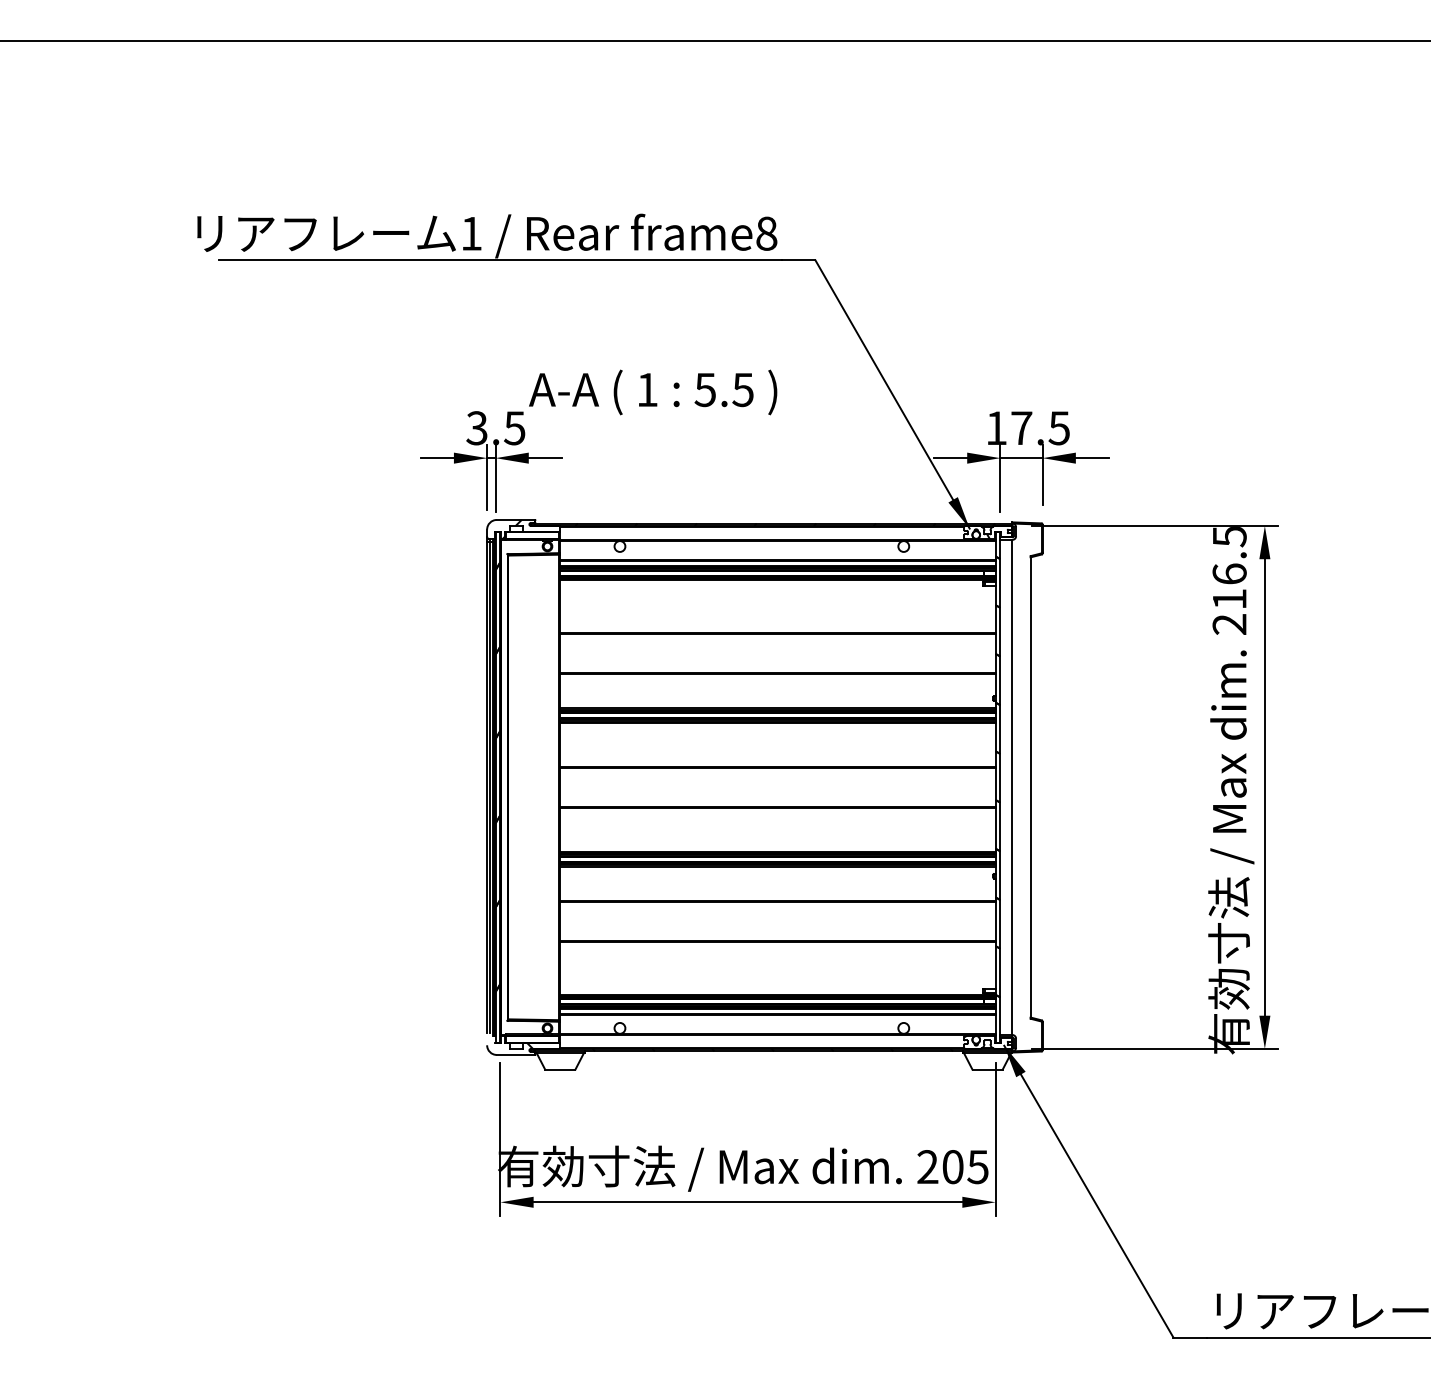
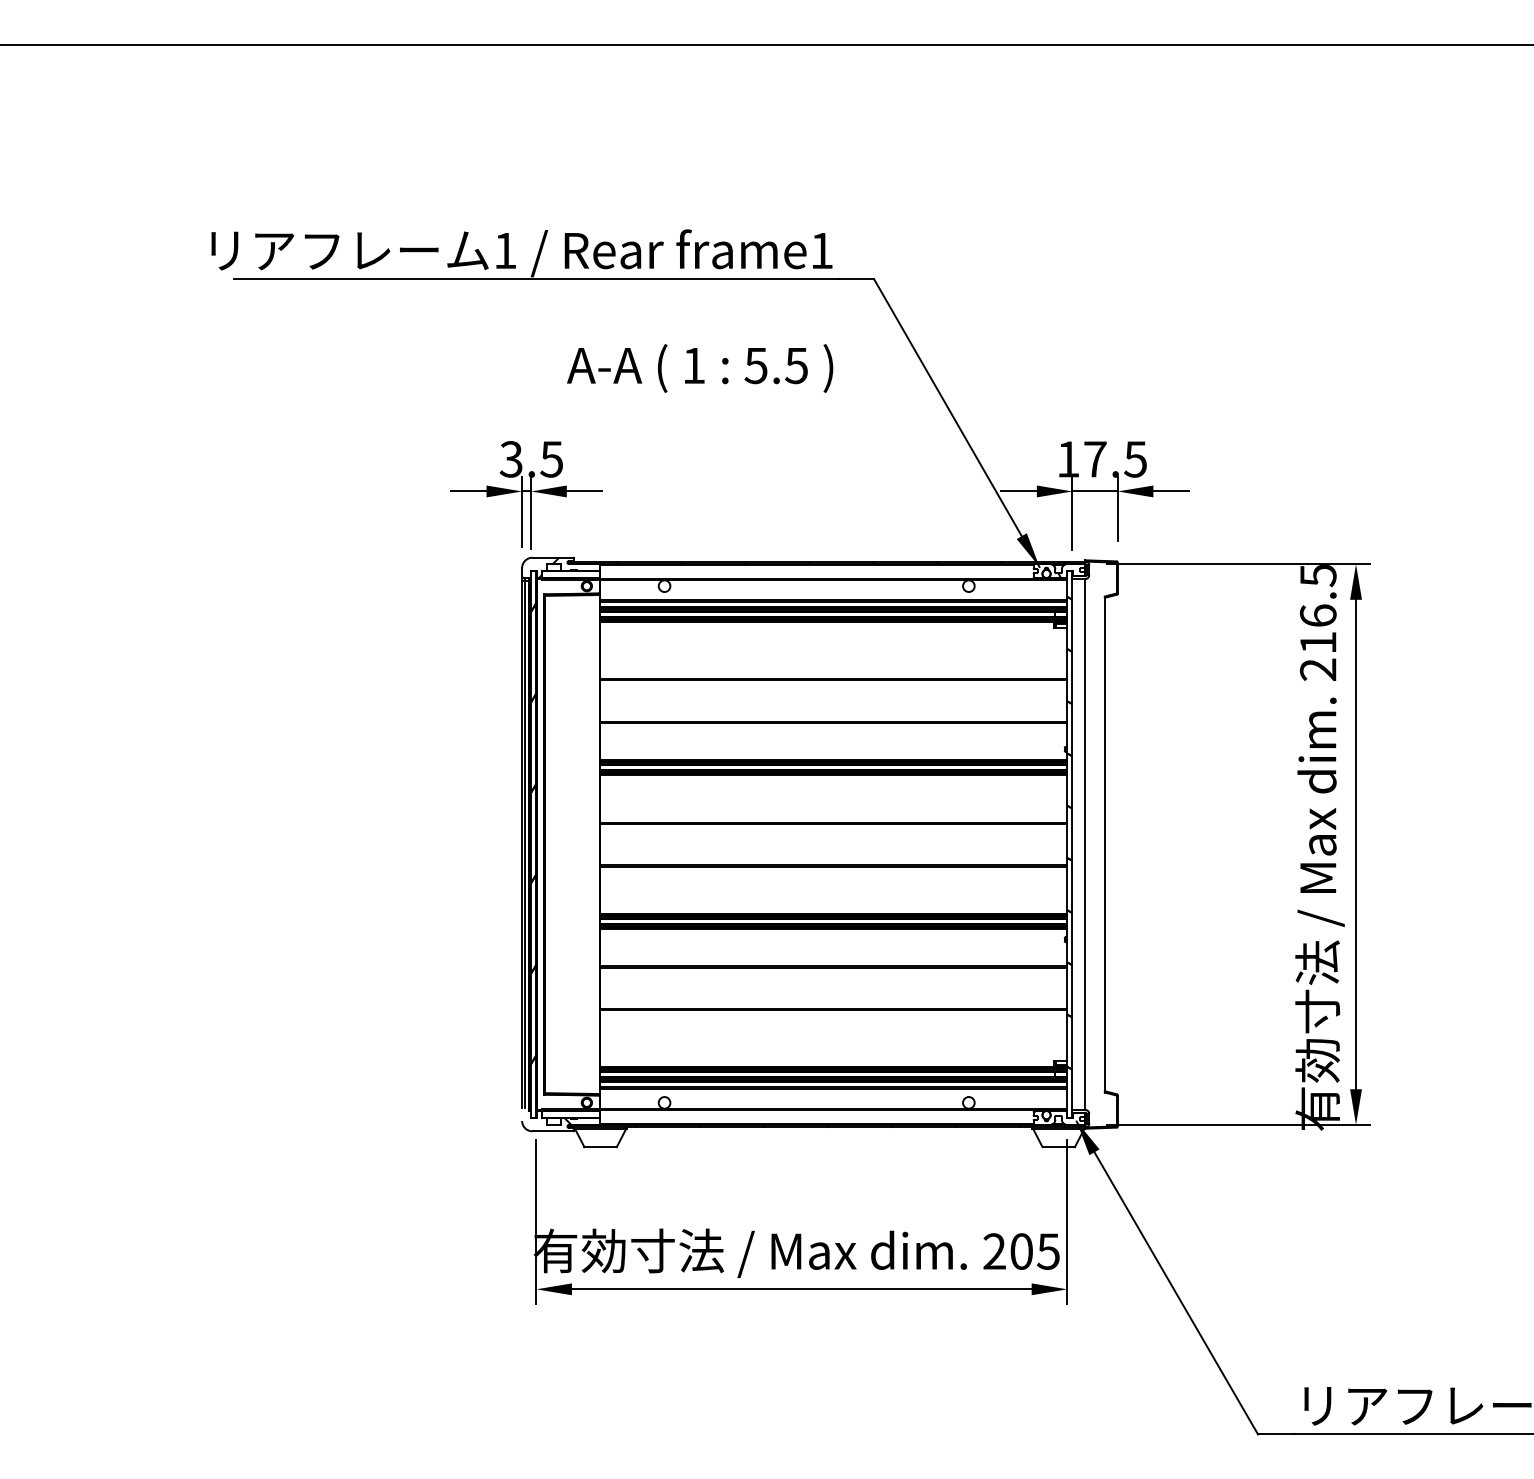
text: (766, 233) -> (821, 250), frame8 -> frame1
text: (653, 392) -> (700, 368), moved

